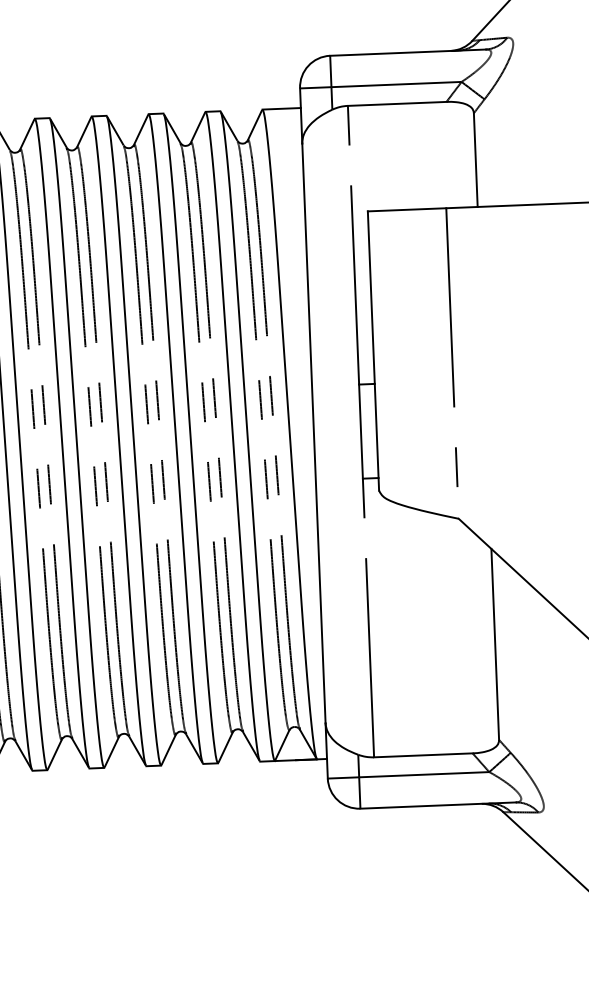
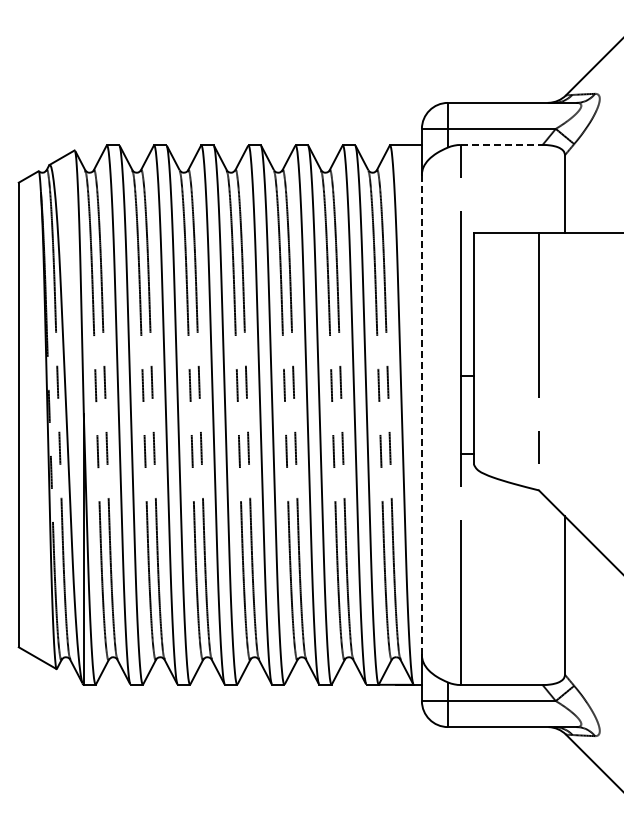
line: (396, 103) -> (501, 144), solid -> dashed
line: (313, 432) -> (421, 414), solid -> dashed

